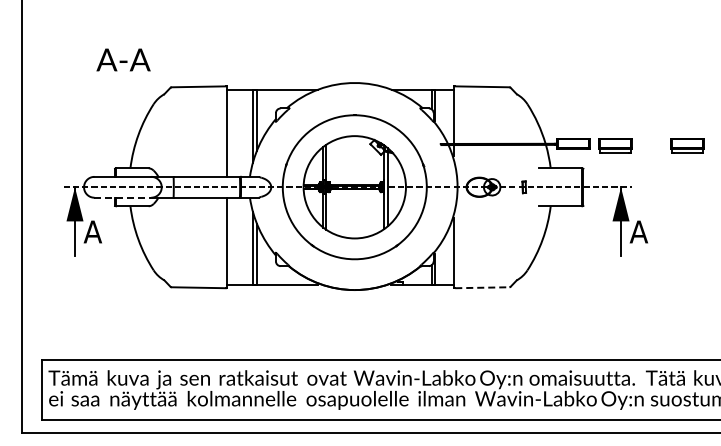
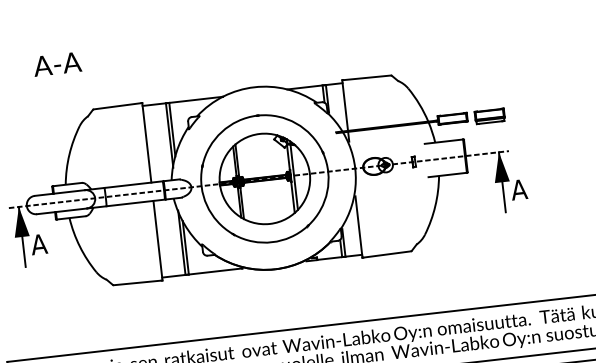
text: (123, 59) -> (57, 63), moved
part: (687, 145) -> (553, 108), removed
line: (123, 197) -> (62, 211), dashed -> solid
line: (482, 287) -> (387, 254), dashed -> solid

